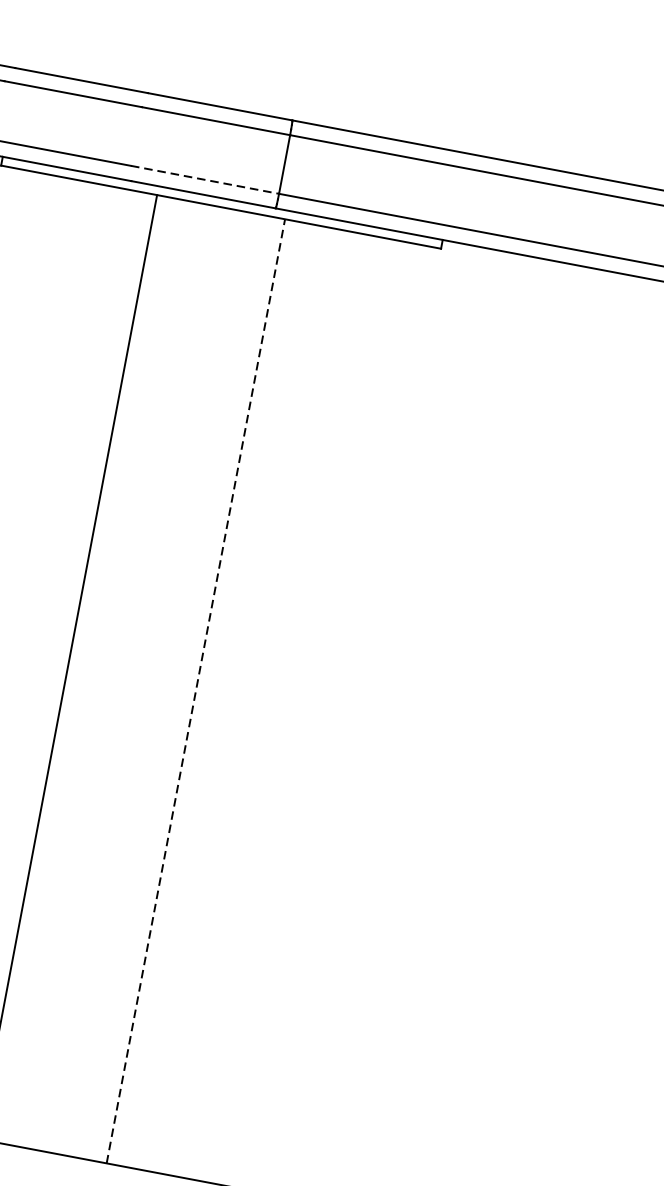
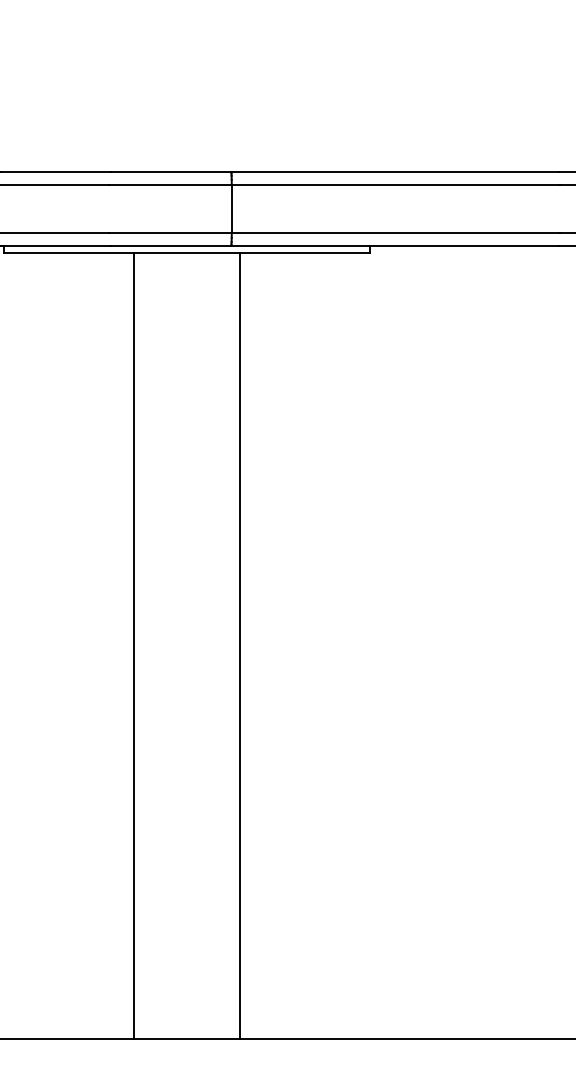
line: (205, 180) -> (170, 233), dashed -> solid
line: (195, 691) -> (240, 645), dashed -> solid

